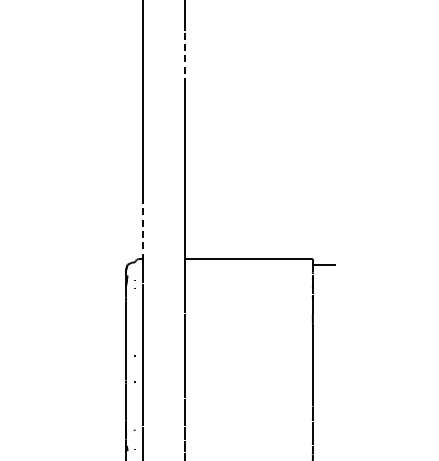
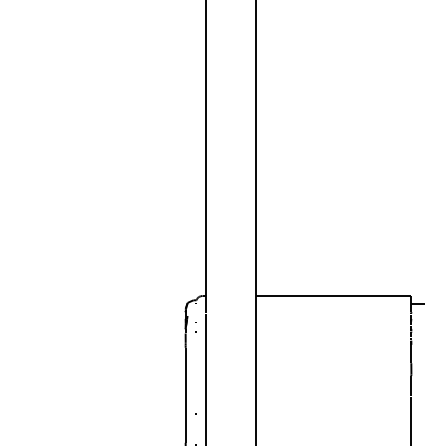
line: (184, 58) -> (256, 53), dashed -> solid
line: (142, 226) -> (205, 256), dashed -> solid

